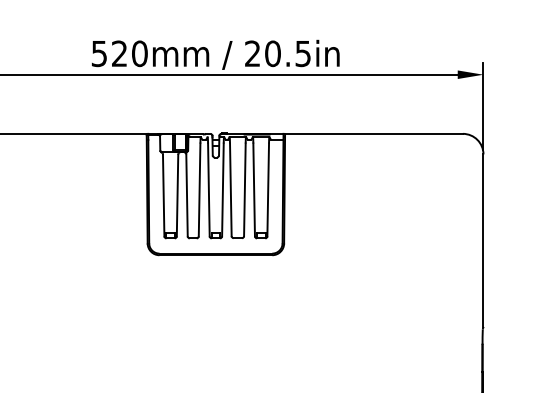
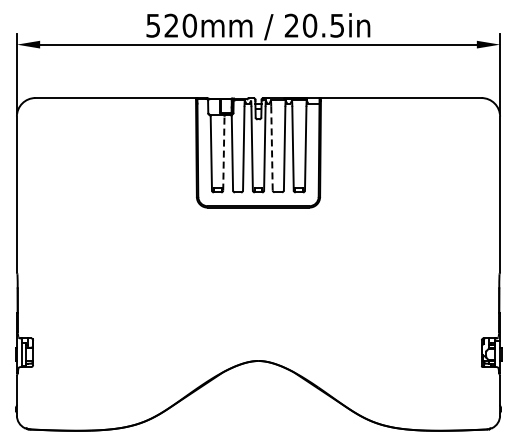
line: (230, 189) -> (271, 148), solid -> dashed
line: (177, 195) -> (223, 153), solid -> dashed

